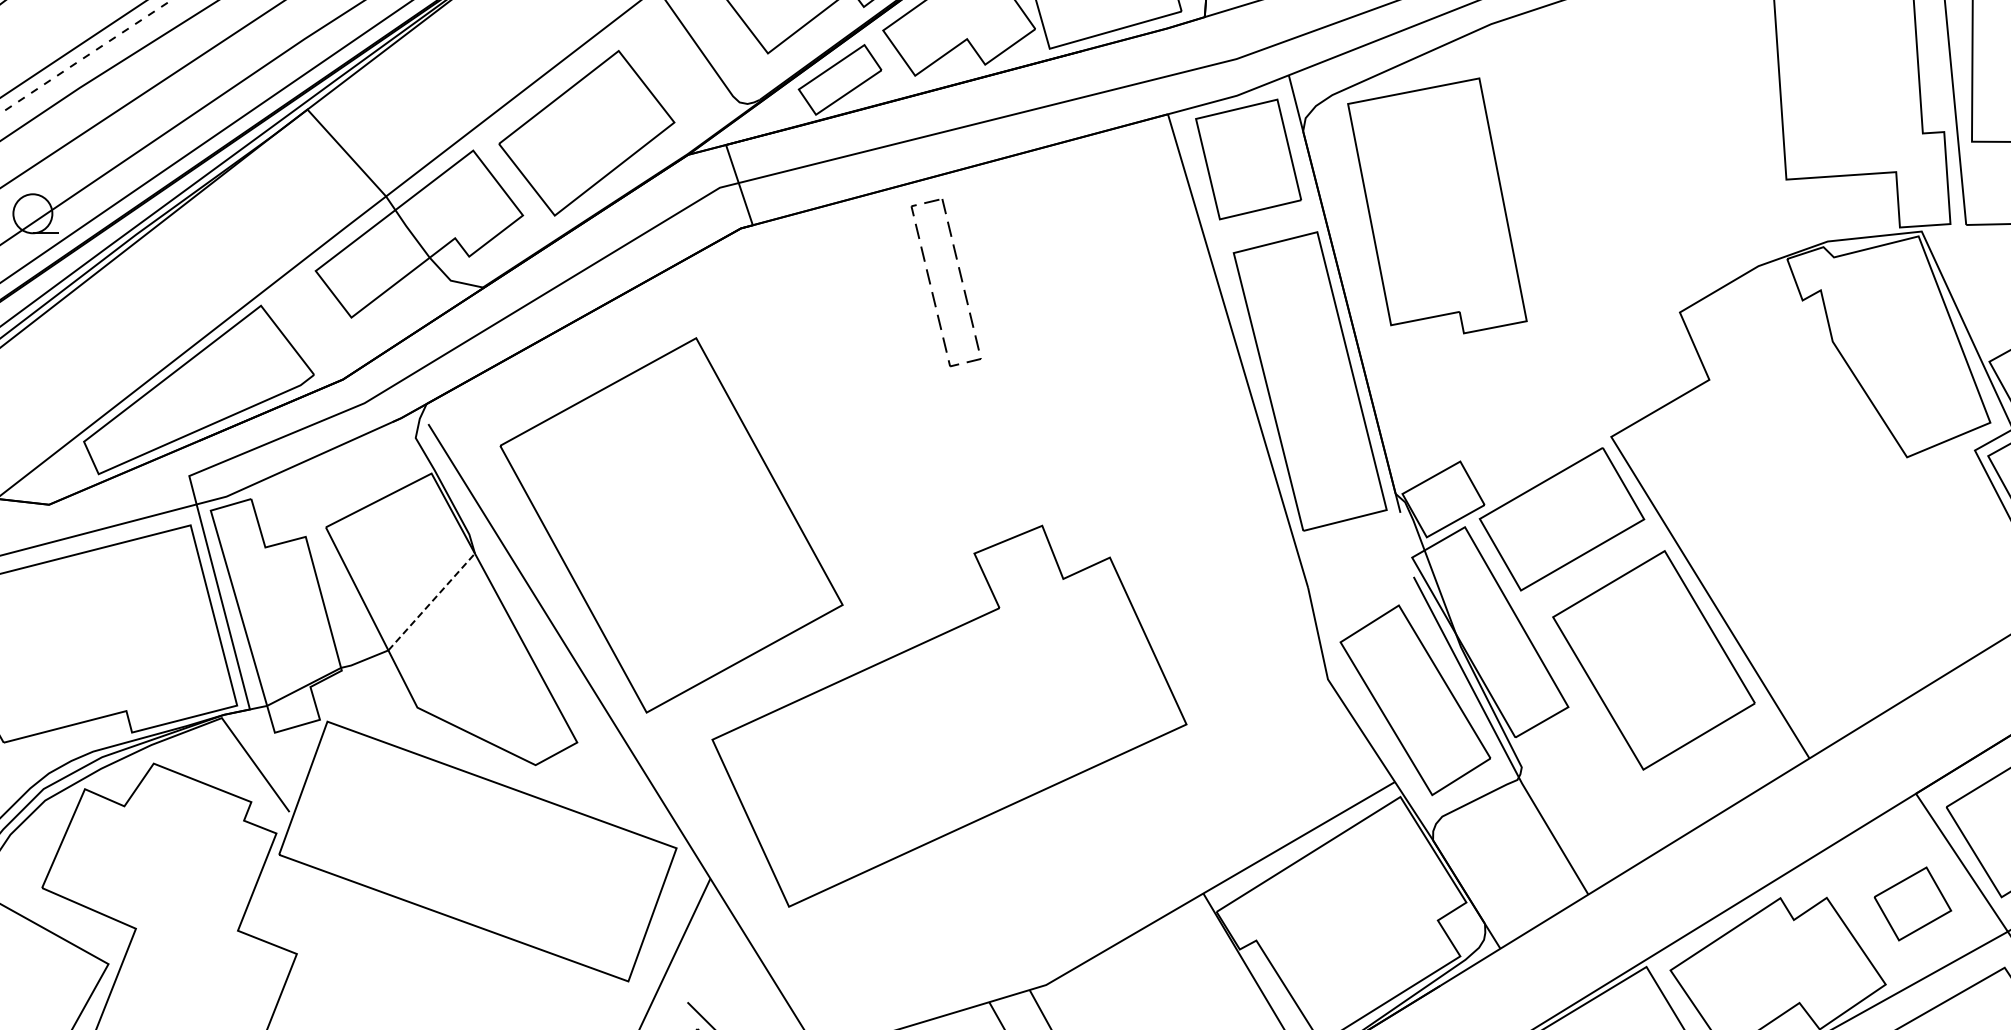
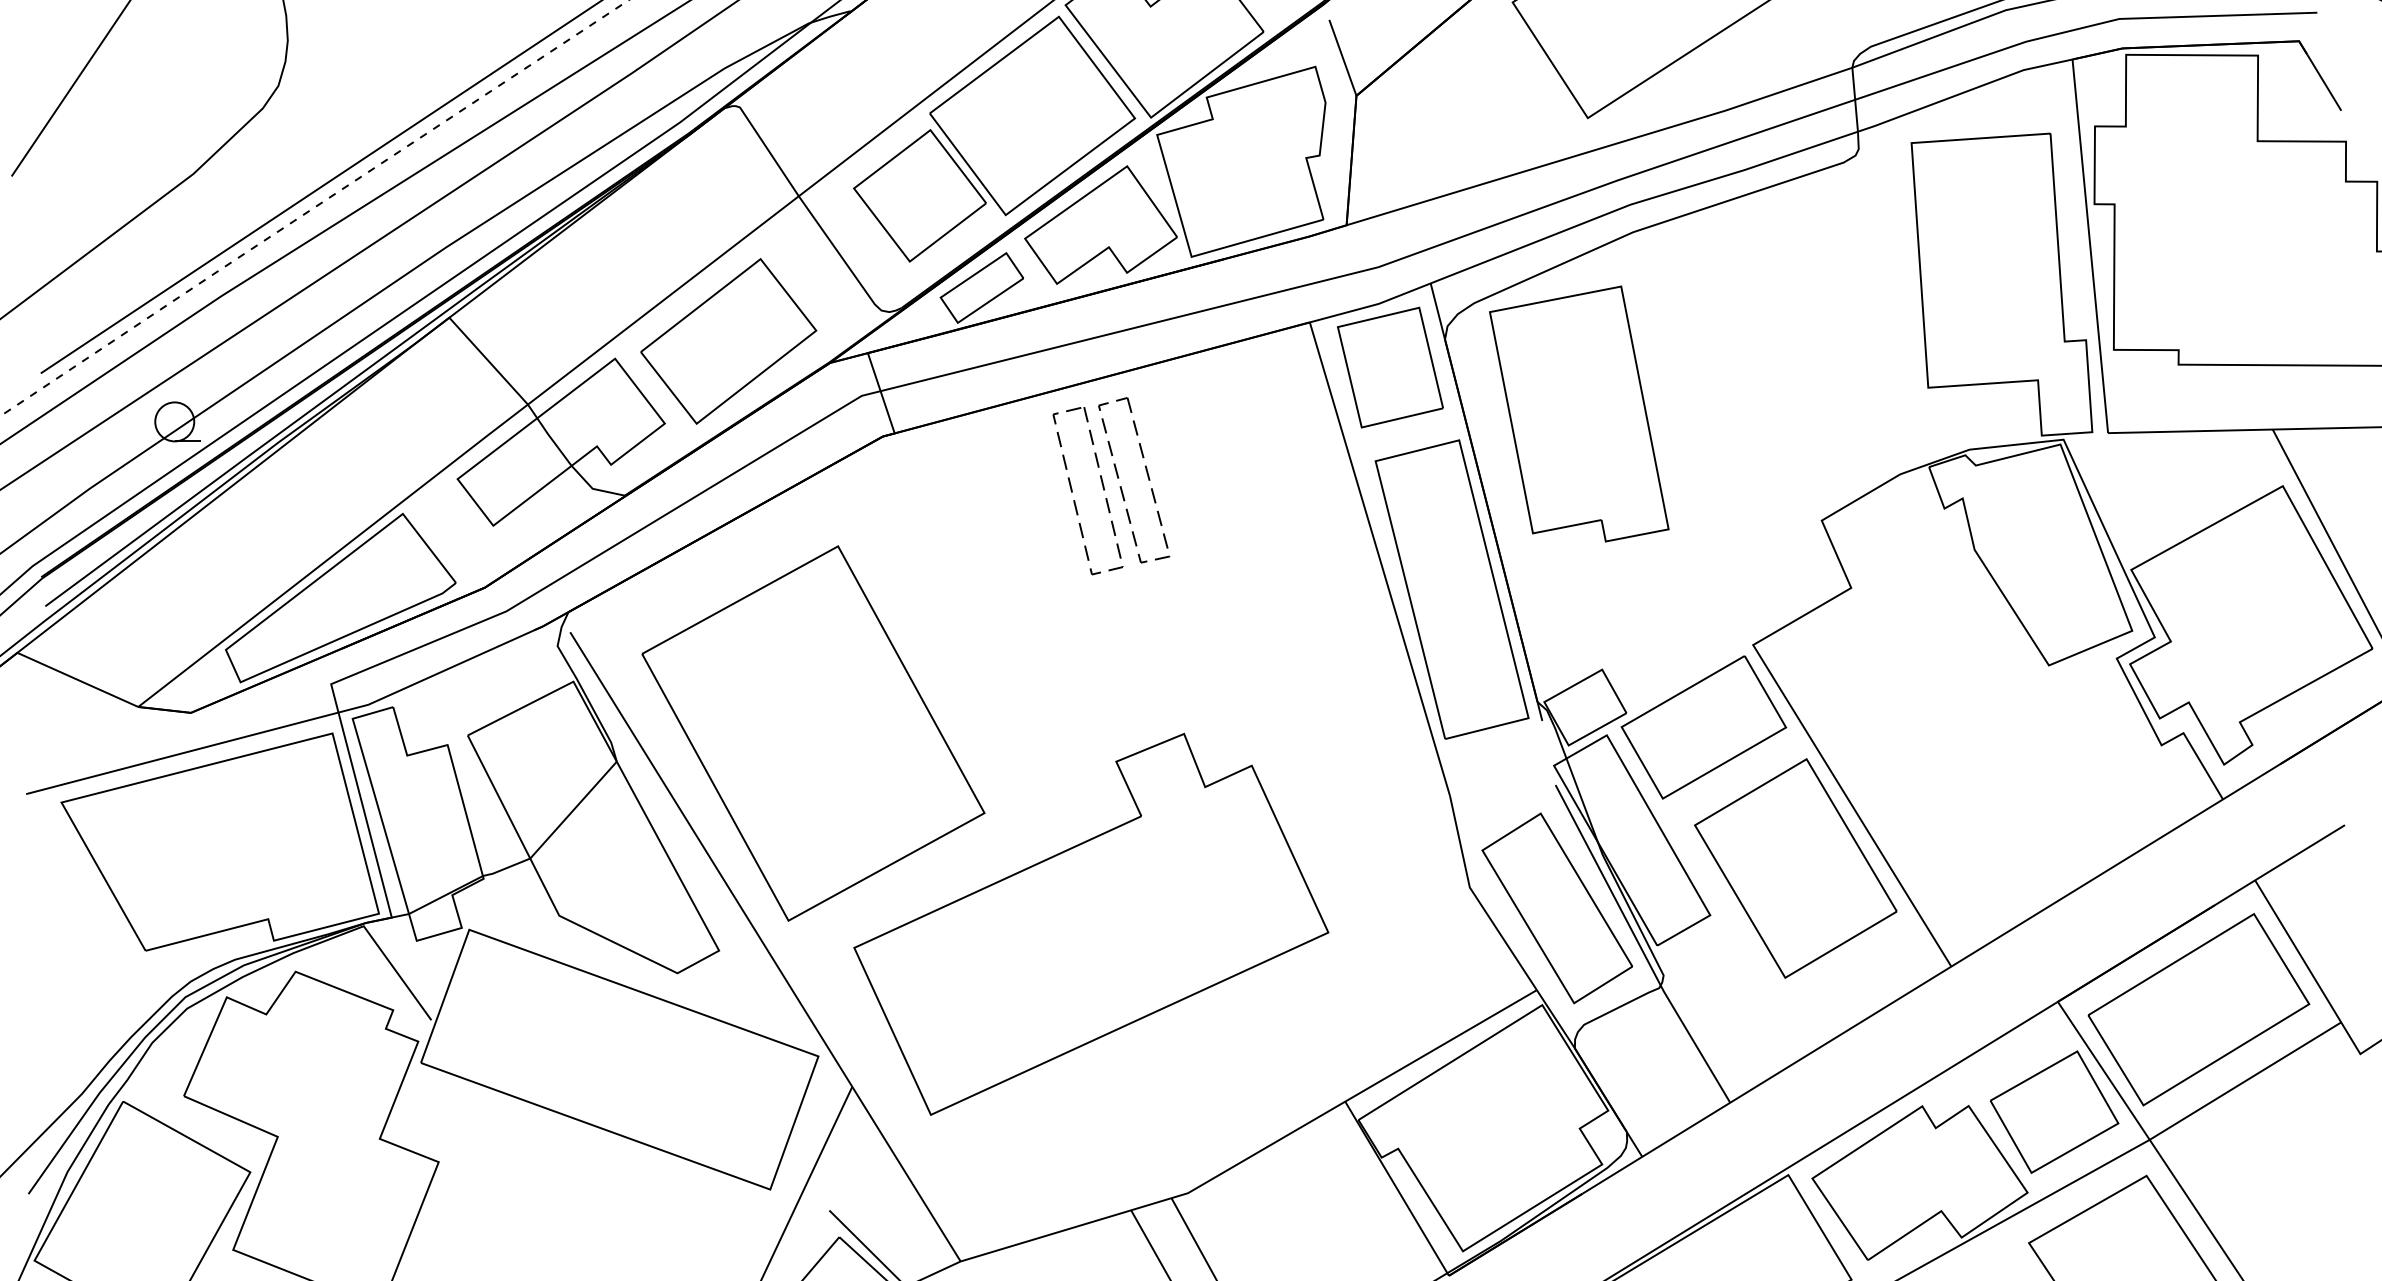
part: (1005, 269) -> (1147, 477), added
line: (431, 602) -> (573, 810), dashed -> solid
part: (1912, 903) -> (2054, 1111), size x1.67

